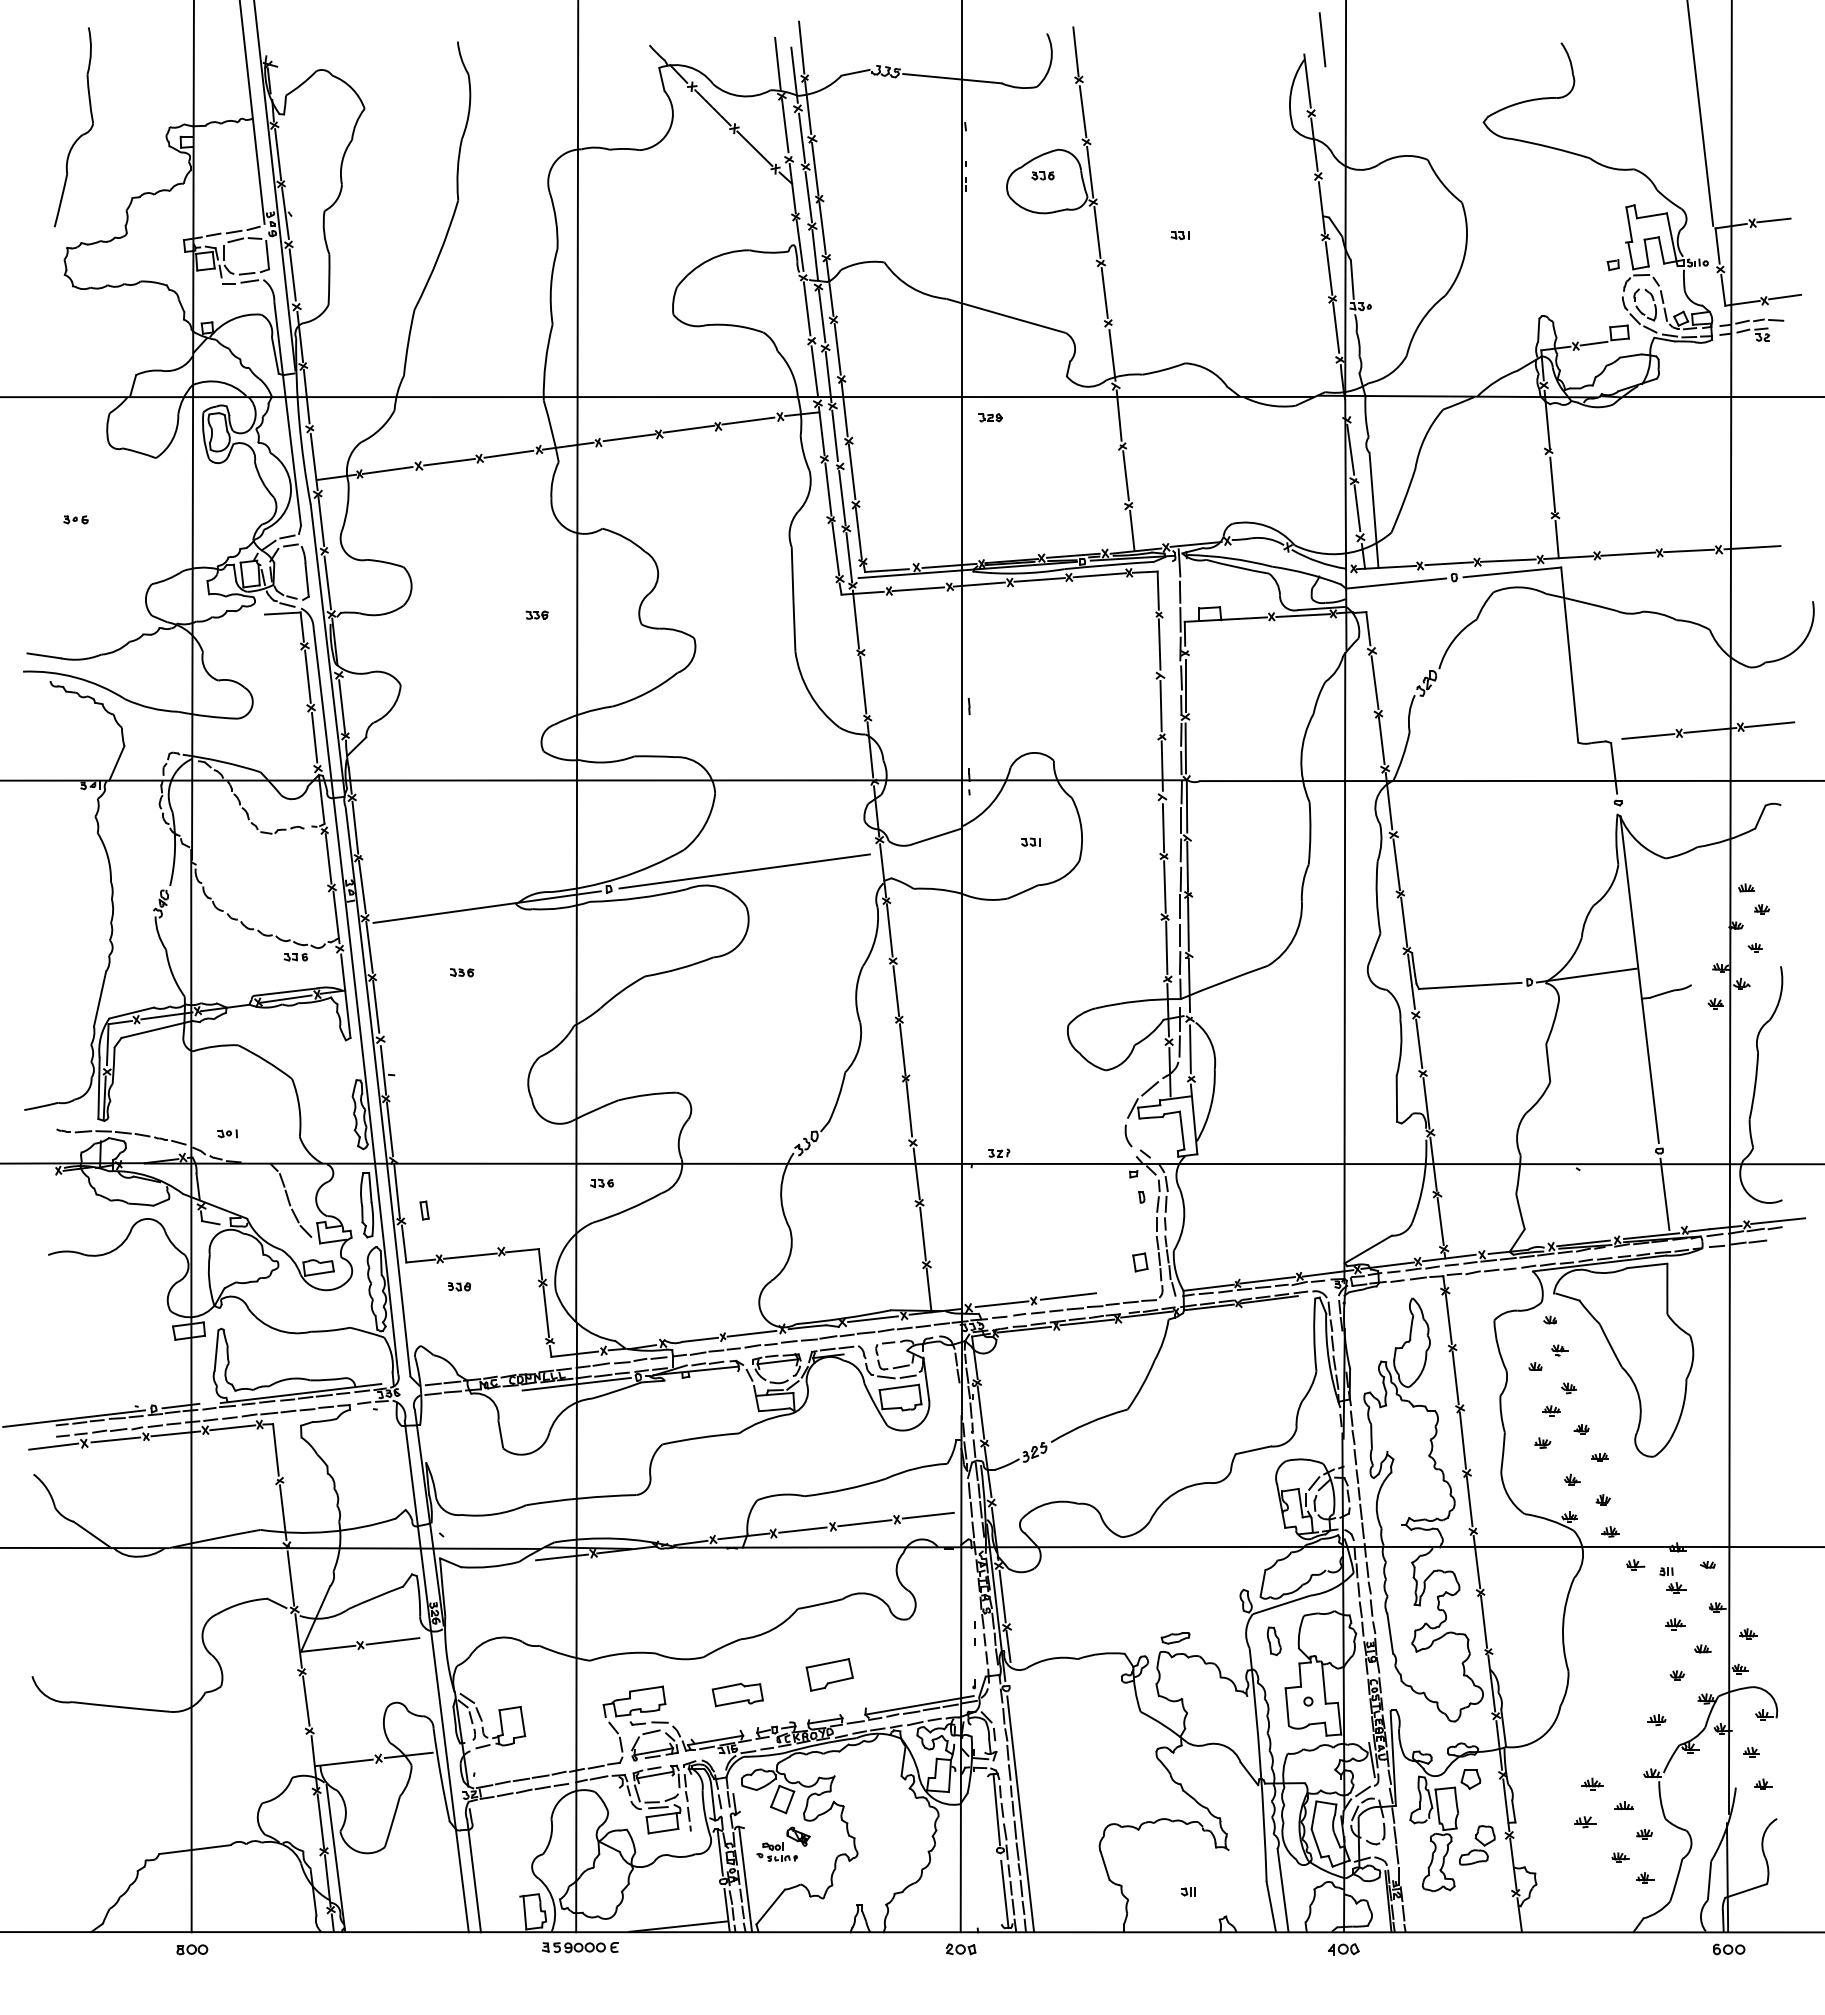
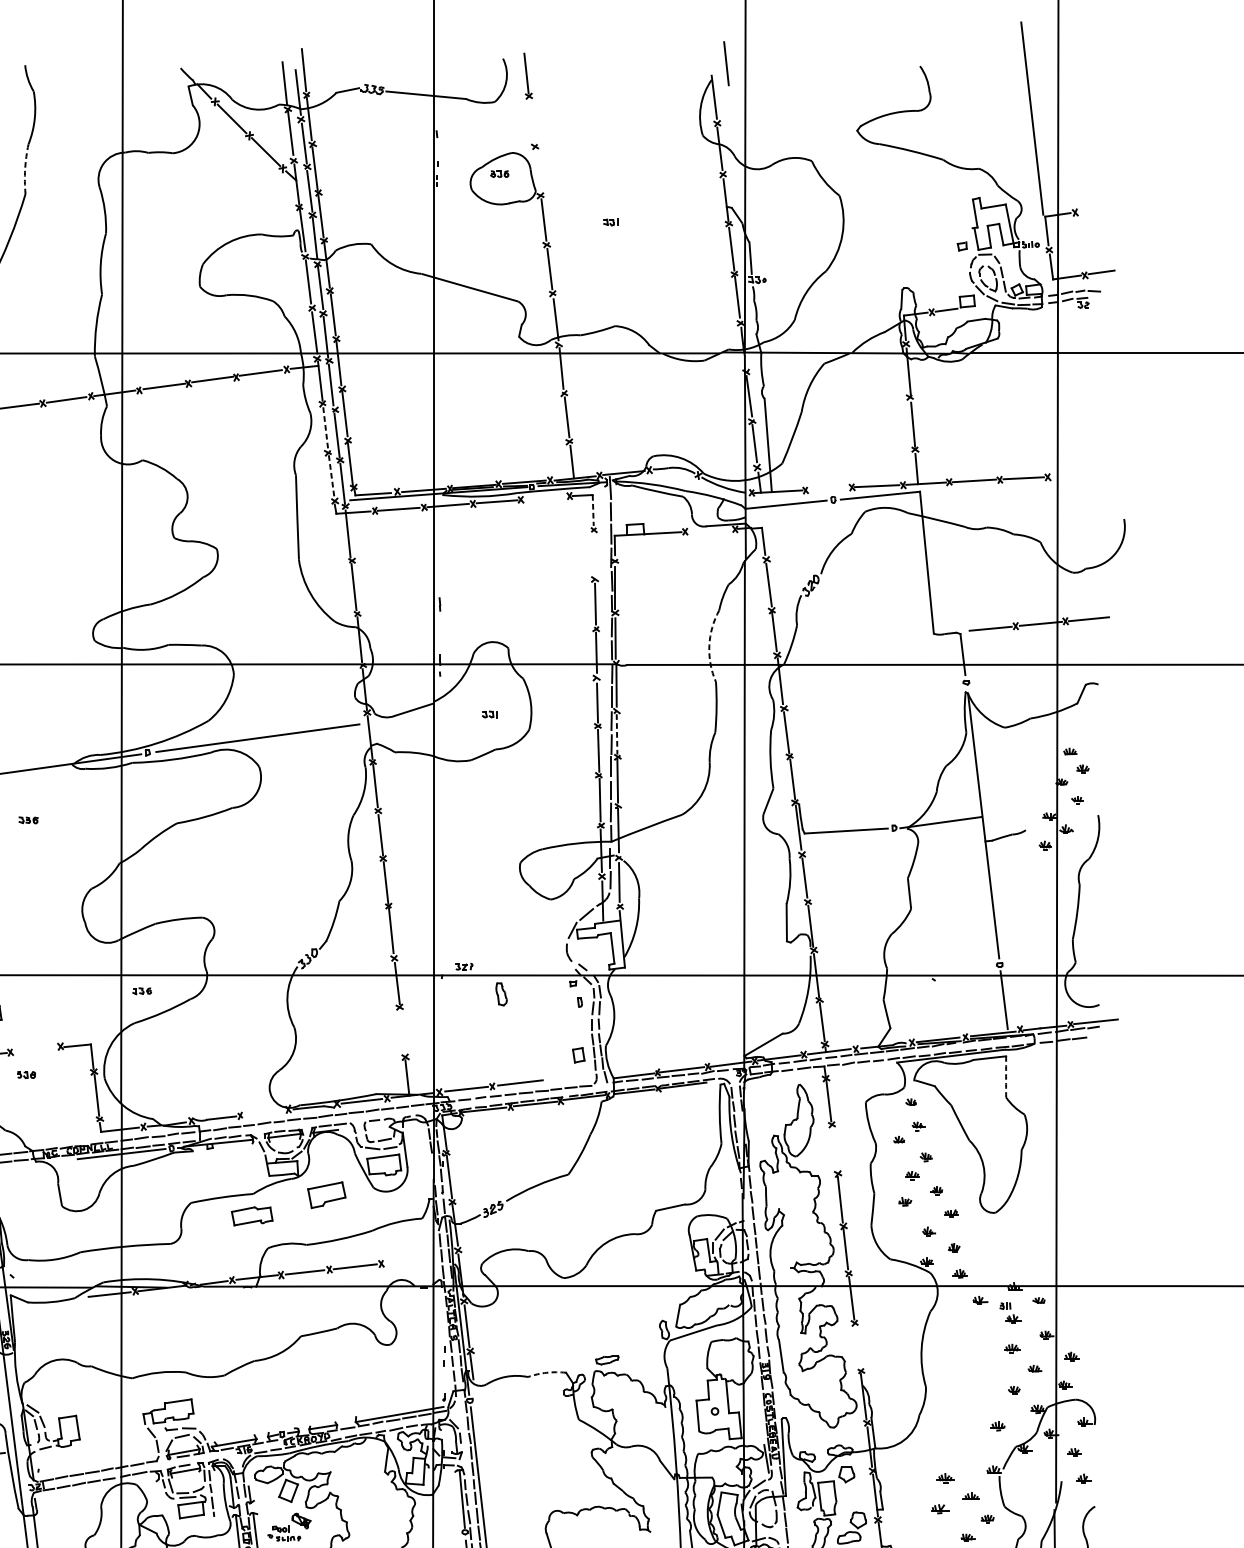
line: (1082, 111) -> (531, 121), removed
arc: (457, 169) -> (24, 168), solid -> dashed
line: (1090, 171) -> (538, 170), removed
line: (1773, 220) -> (1092, 210), removed
part: (990, 417) -> (457, 370), removed
line: (828, 490) -> (325, 429), solid -> dashed
line: (1752, 547) -> (1075, 475), removed
line: (835, 548) -> (331, 476), solid -> dashed
line: (1449, 563) -> (829, 488), removed
line: (1099, 575) -> (545, 498), removed
line: (1158, 591) -> (593, 511), solid -> dashed
part: (536, 614) -> (88, 529), removed
line: (1303, 615) -> (711, 530), removed
line: (1159, 644) -> (594, 554), removed
arc: (1301, 757) -> (709, 645), solid -> dashed
line: (1187, 866) -> (616, 734), solid -> dashed
line: (922, 1233) -> (402, 1031), removed
line: (470, 1255) -> (35, 1049), removed
arc: (1667, 1289) -> (1006, 1077), solid -> dashed
line: (751, 1333) -> (263, 1112), removed
line: (1455, 1377) -> (834, 1148), removed
line: (927, 1515) -> (406, 1260), removed
line: (1483, 1621) -> (857, 1346), removed
part: (1273, 1640) -> (500, 993), moved
arc: (1101, 1653) -> (547, 1372), solid -> dashed
part: (829, 1674) -> (326, 1194), moved
part: (737, 1694) -> (252, 1215), moved

